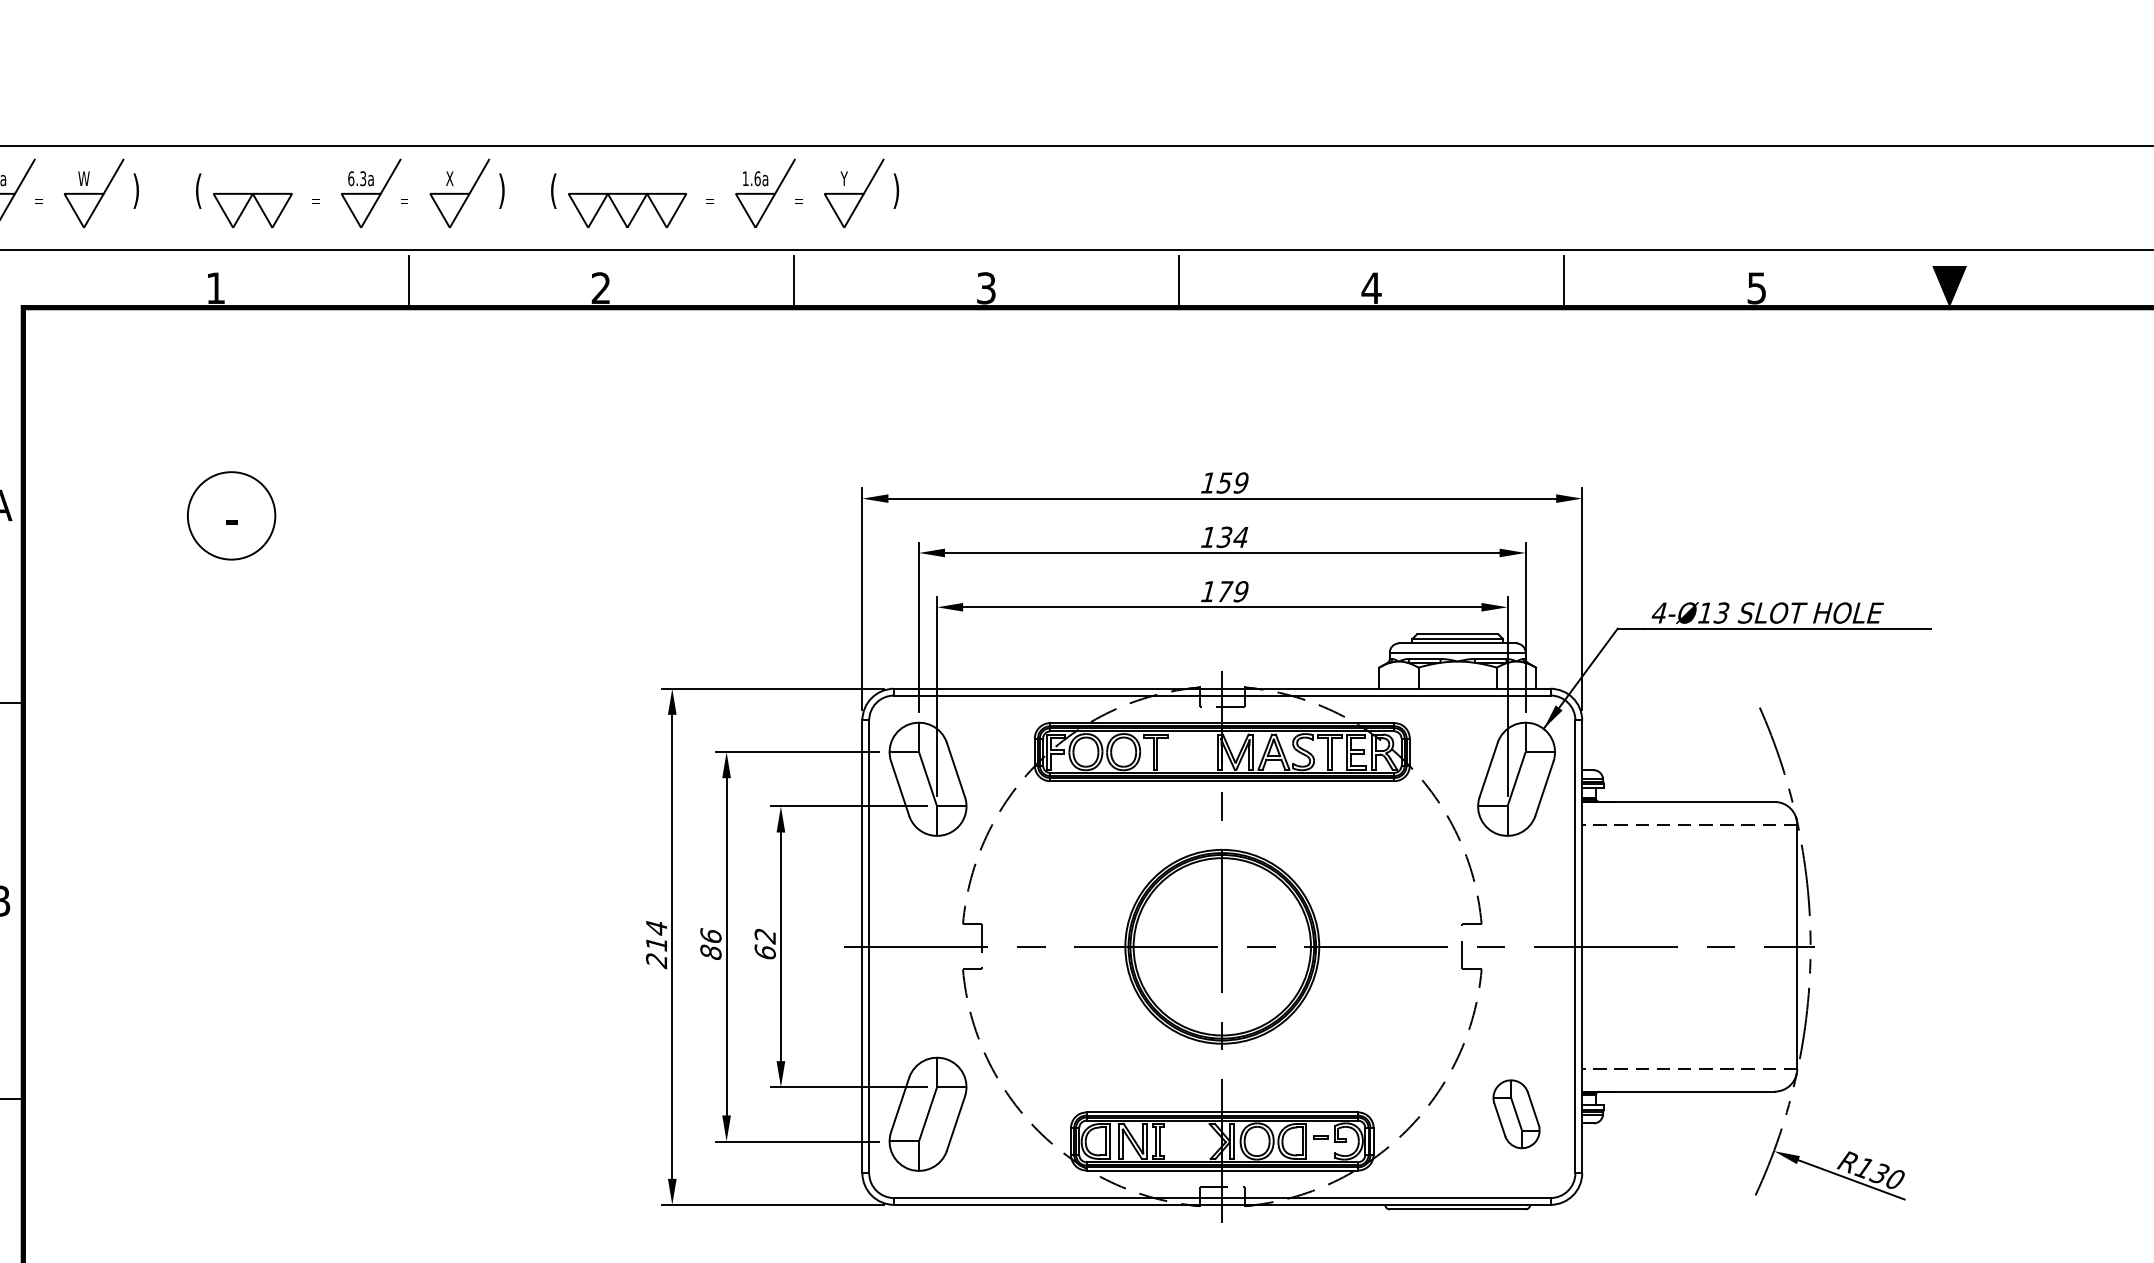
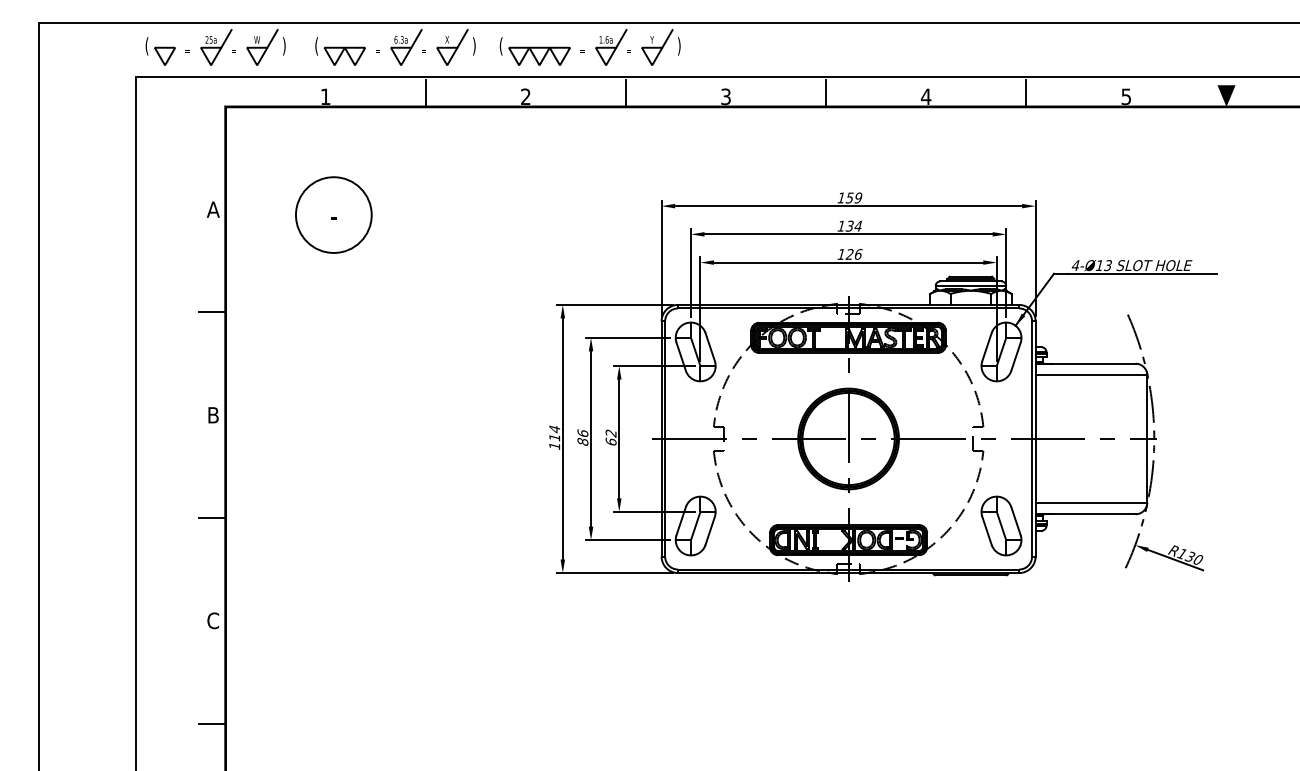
circle: (230, 514) -> (333, 214), size x1.67
text: (1231, 591) -> (853, 254), 179 -> 126
line: (1689, 824) -> (1091, 375), dashed -> solid
text: (656, 961) -> (554, 446), 214 -> 114
line: (1689, 1069) -> (1091, 502), dashed -> solid
part: (1516, 1113) -> (1001, 525), size x1.67

